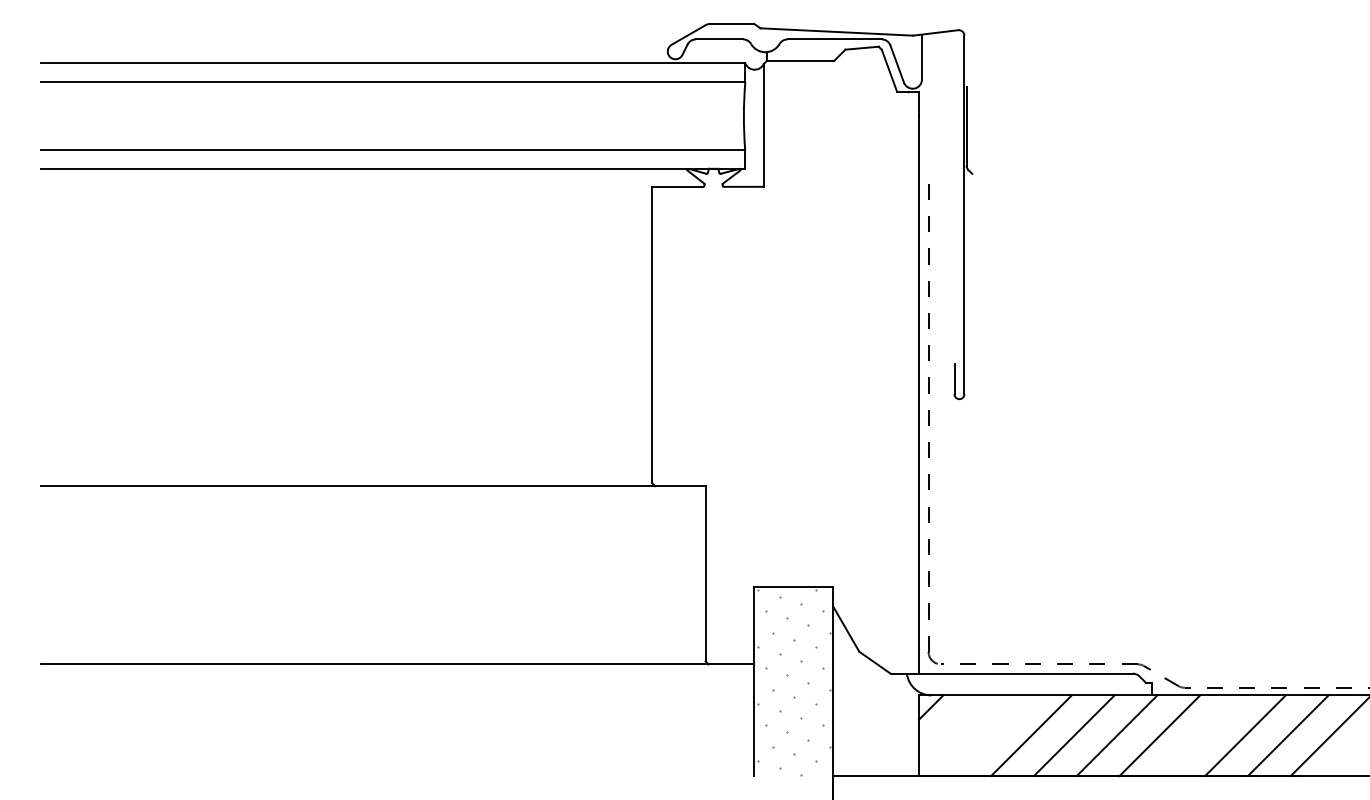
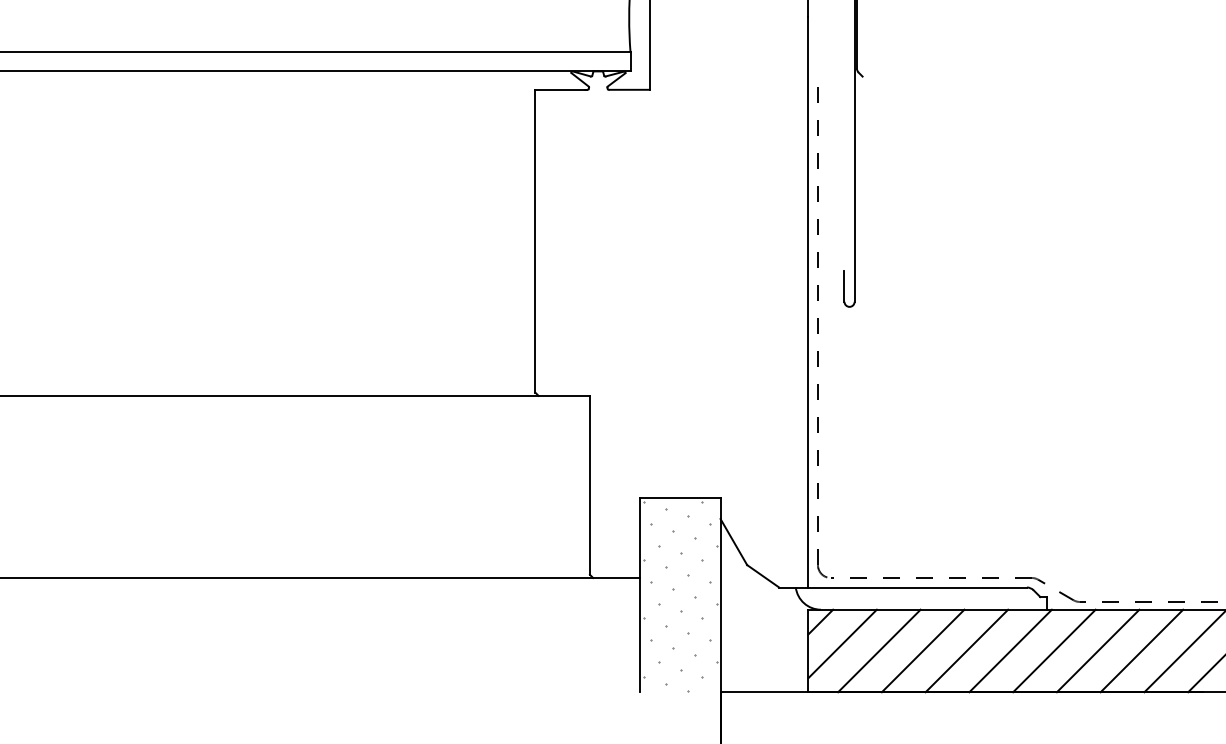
line: (952, 728) -> (842, 643), added
line: (988, 735) -> (879, 650), added
line: (1202, 735) -> (1098, 650), added

